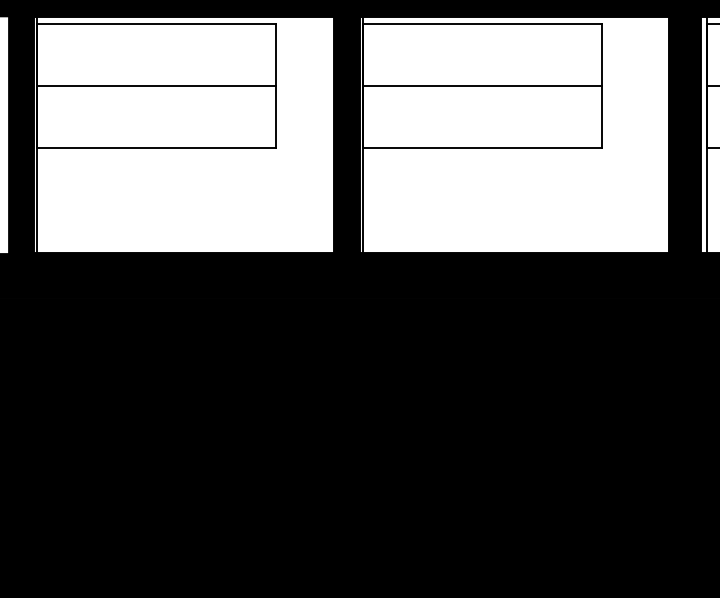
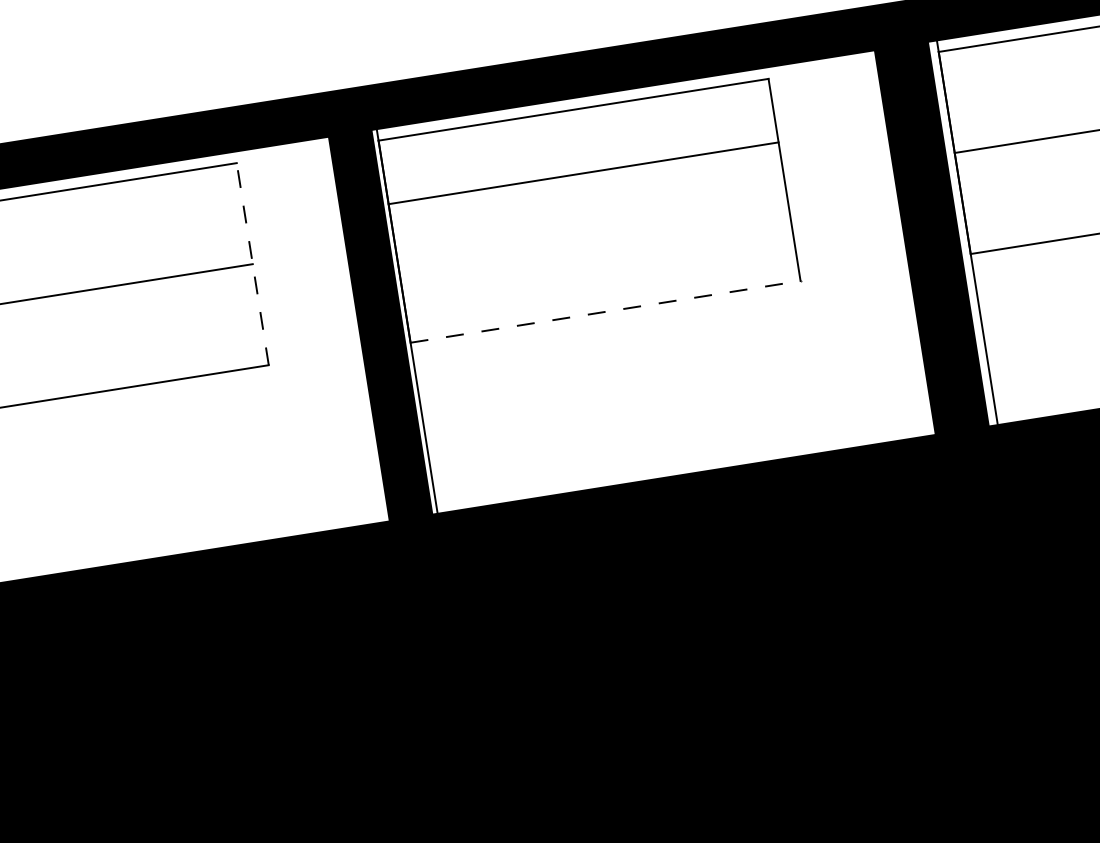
line: (276, 86) -> (252, 264), solid -> dashed
line: (482, 86) -> (583, 173), moved
line: (482, 148) -> (604, 312), solid -> dashed

